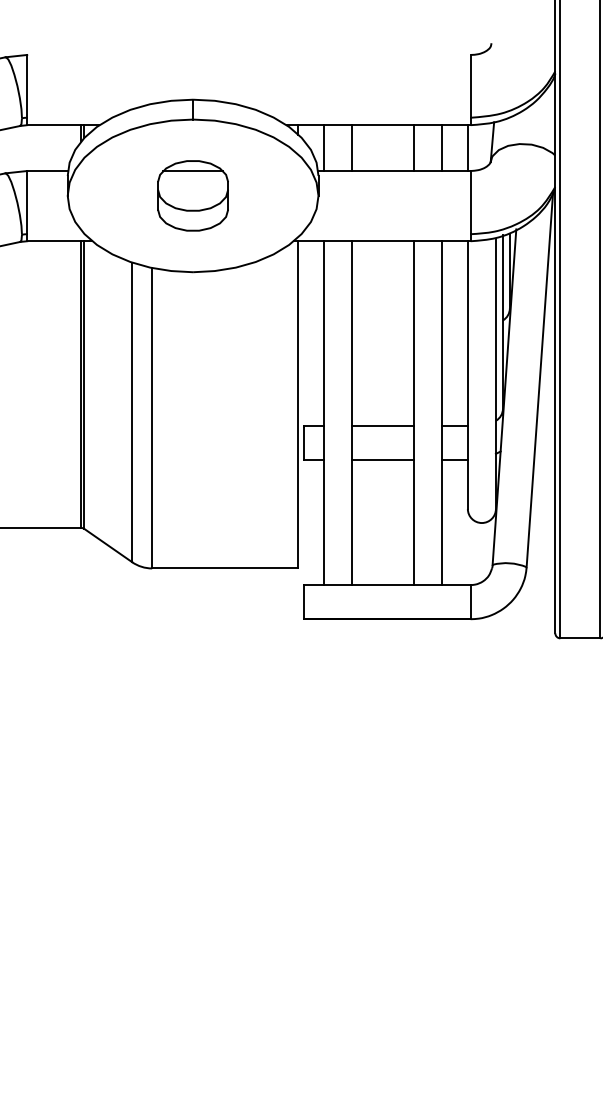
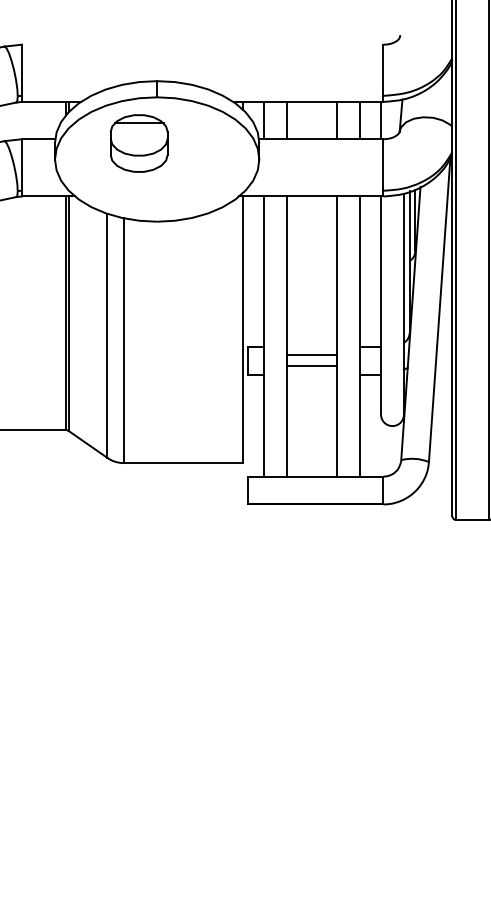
part: (192, 195) -> (138, 143), moved
line: (382, 425) -> (311, 365), moved
line: (382, 459) -> (311, 354), moved

